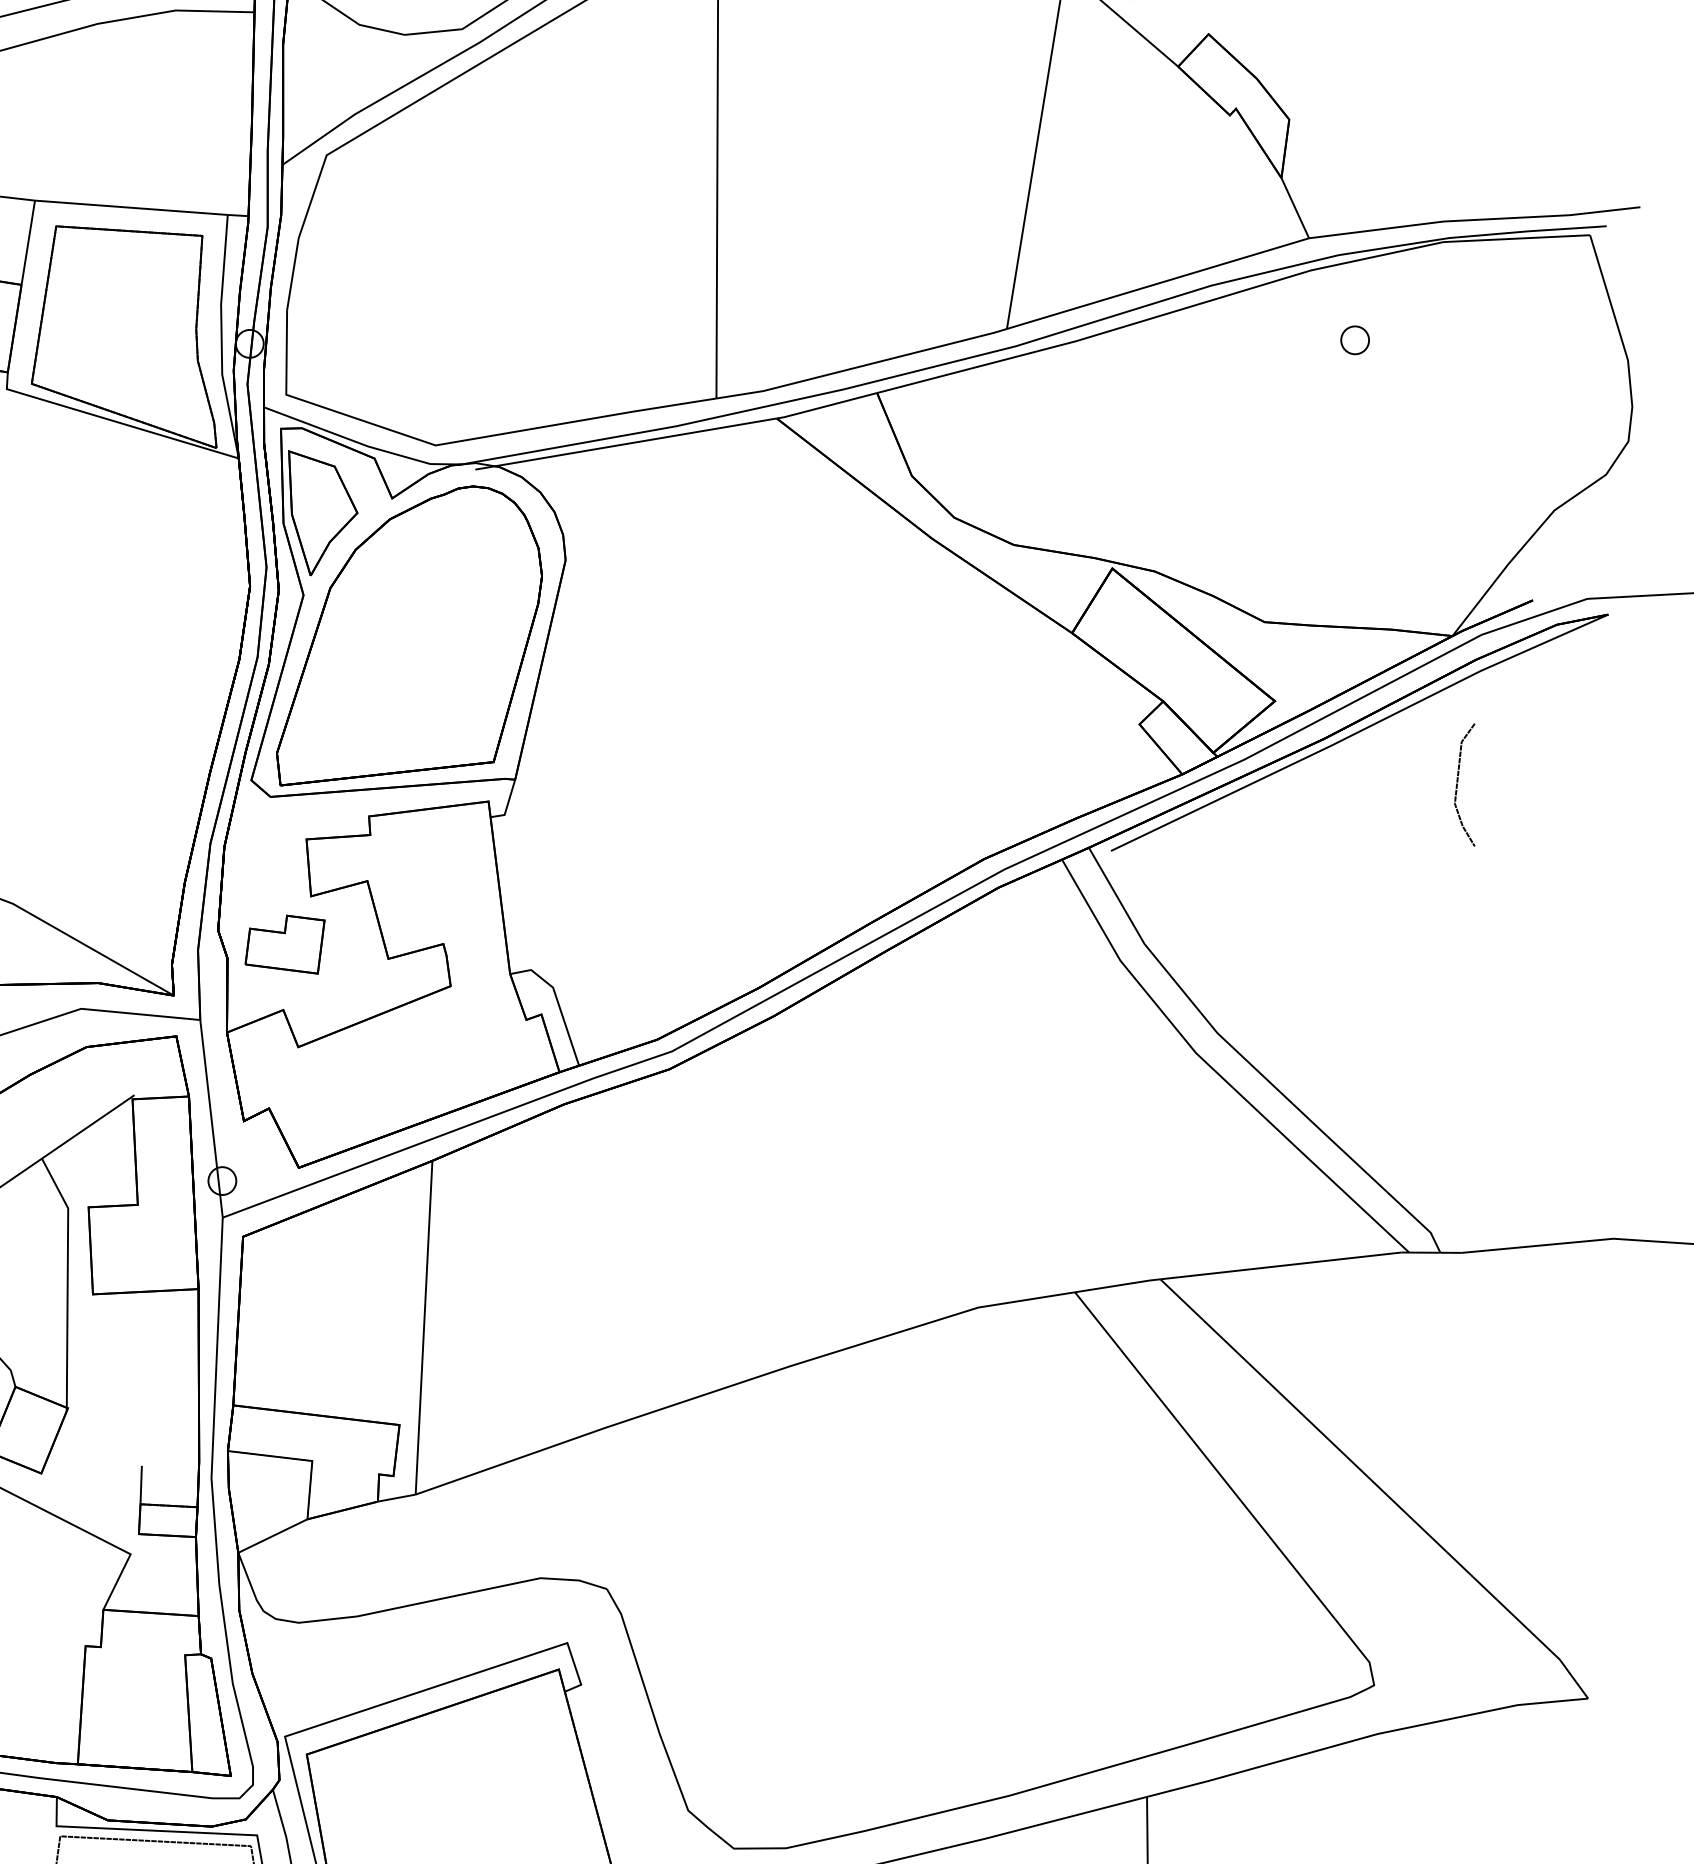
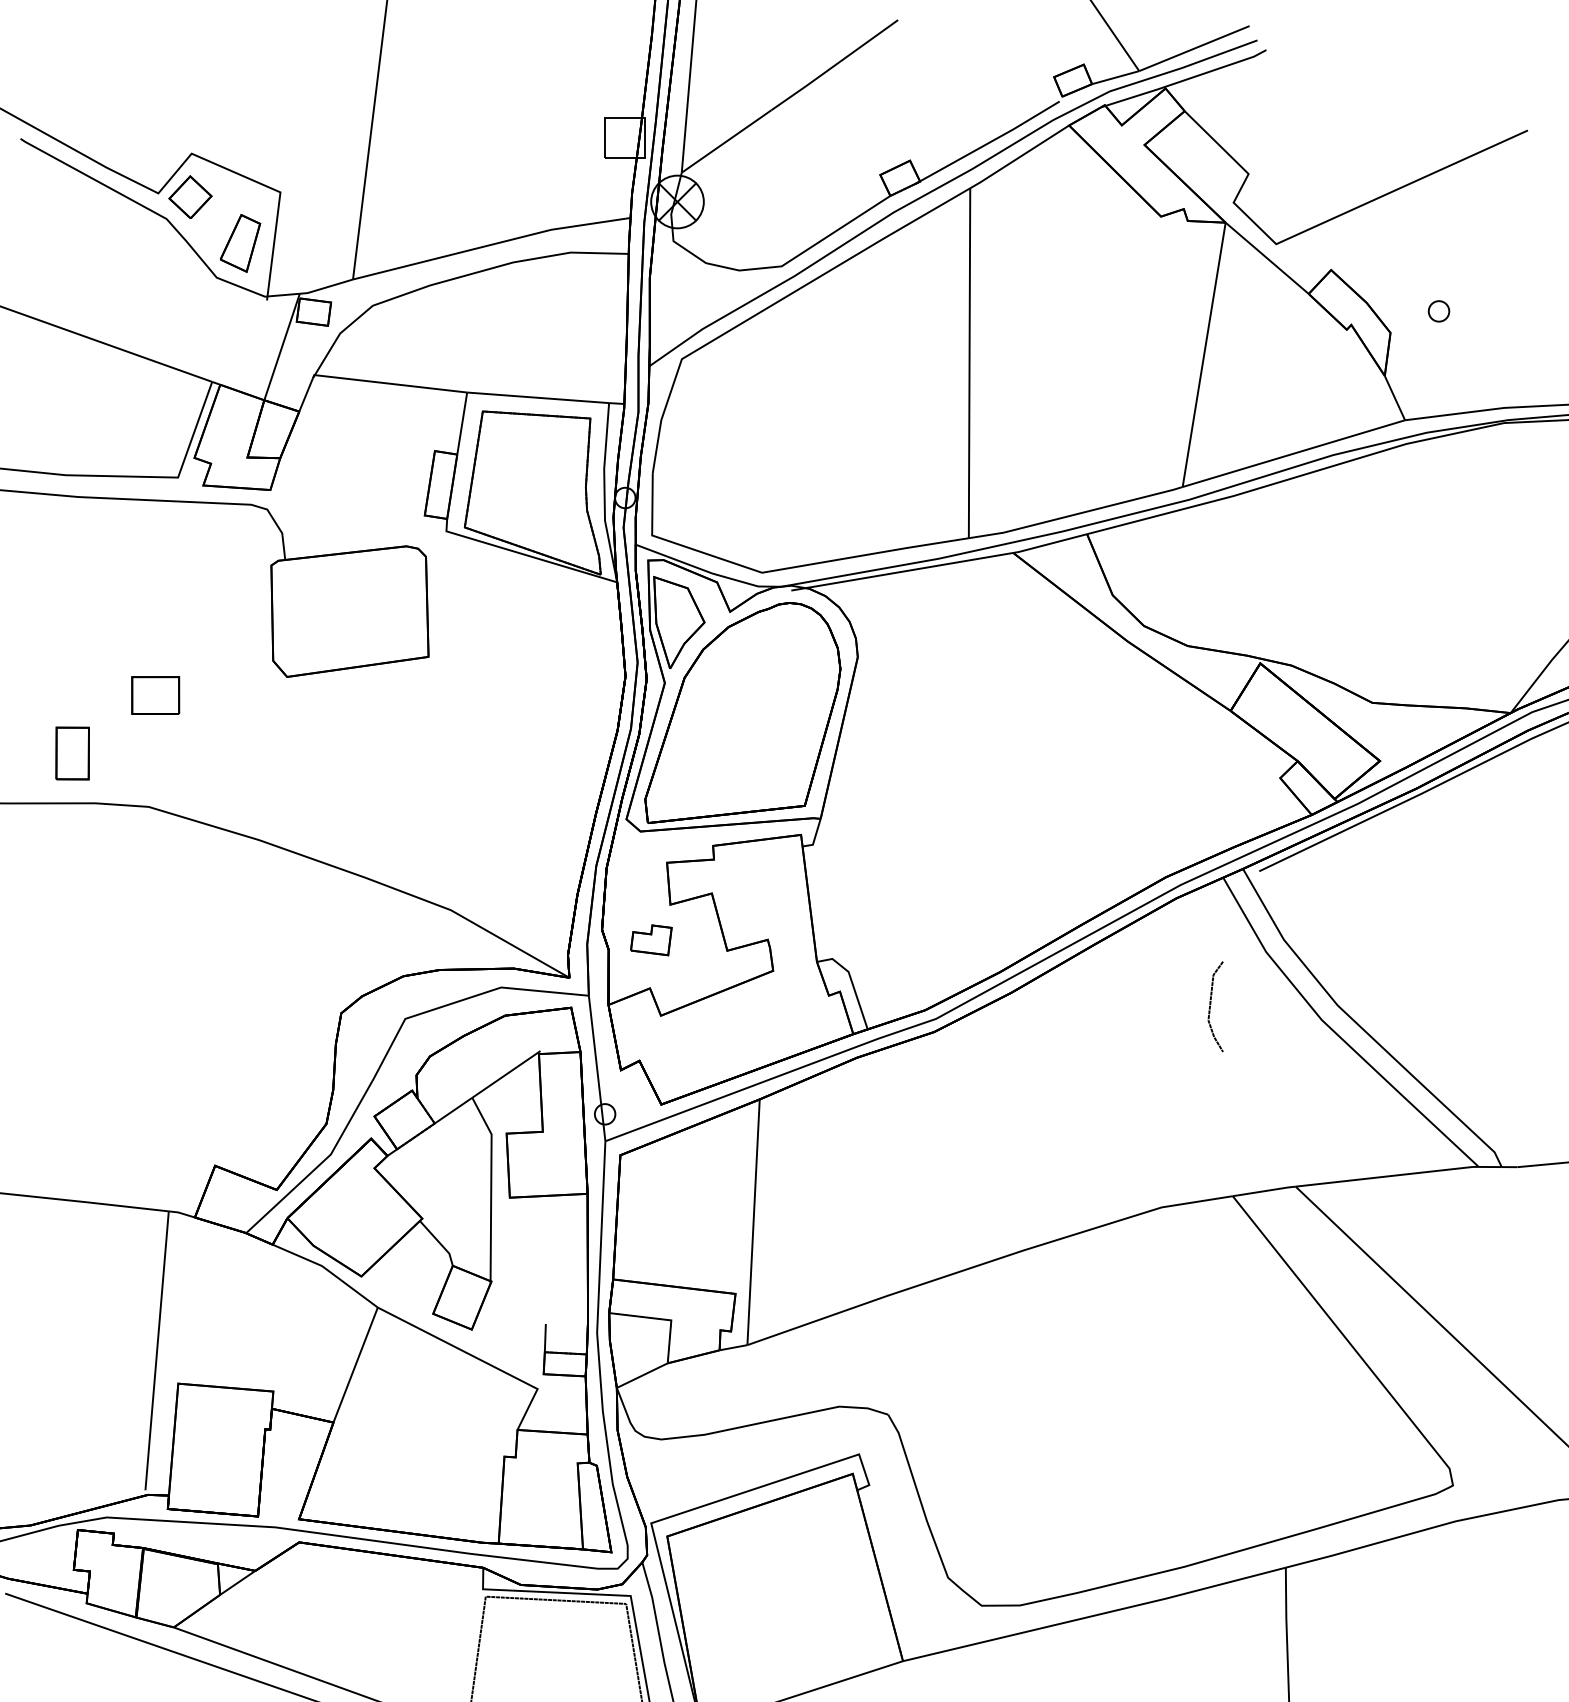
part: (1354, 340) -> (1438, 311), moved
line: (1459, 781) -> (1211, 1004), moved
part: (285, 944) -> (651, 940), size x0.7

